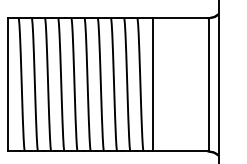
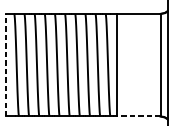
line: (7, 84) -> (5, 64), solid -> dashed
line: (180, 151) -> (138, 116), solid -> dashed

